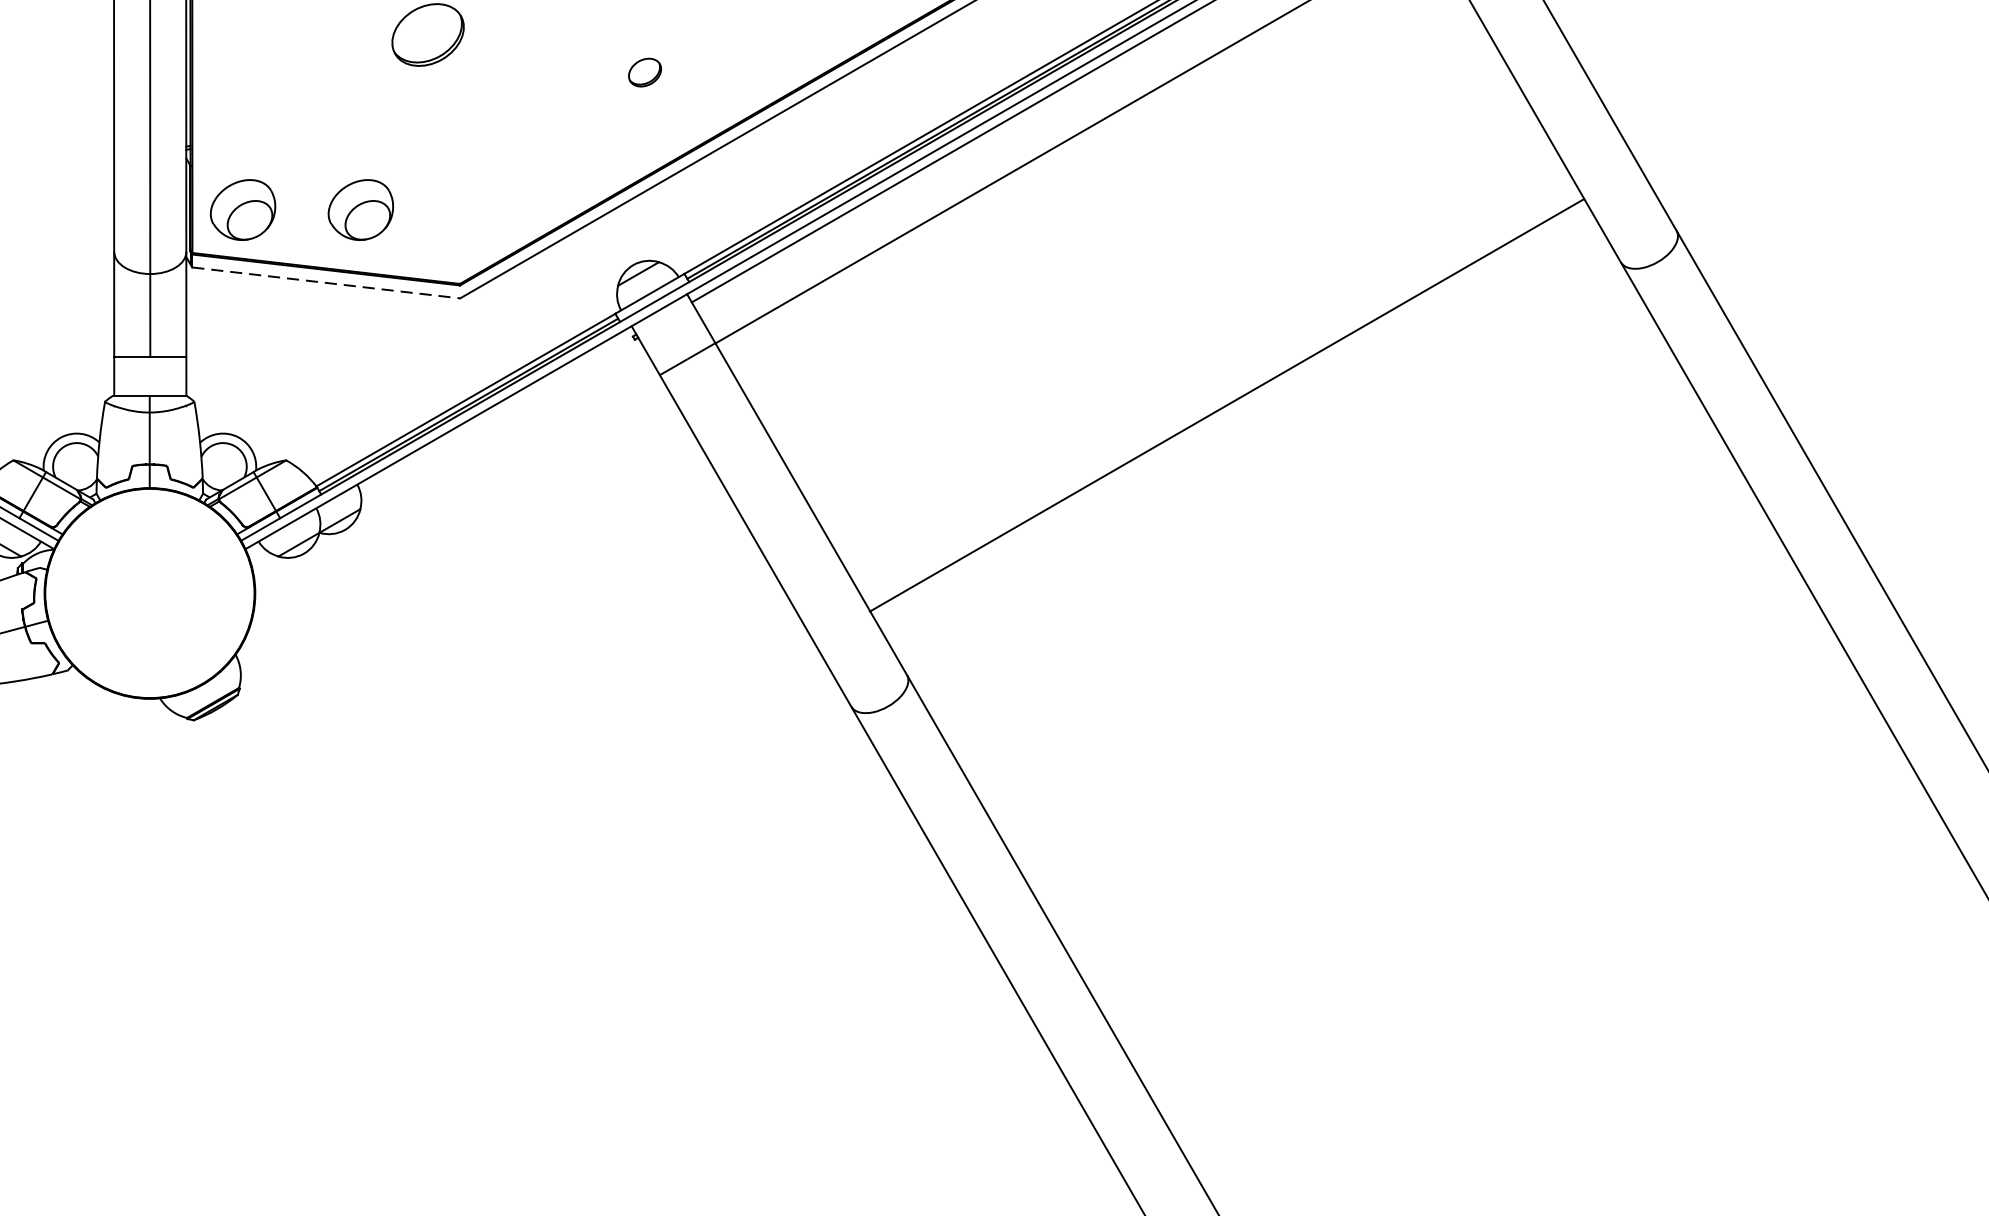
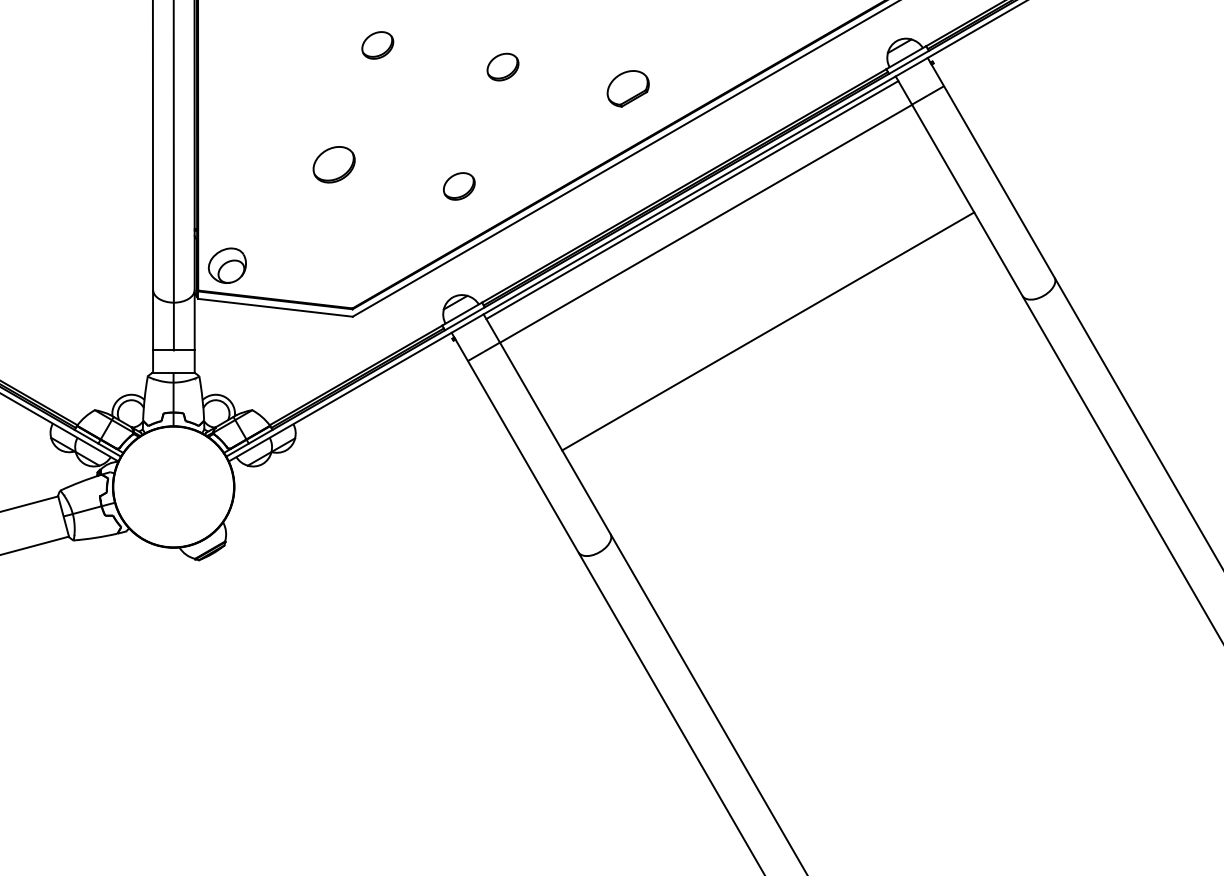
part: (645, 72) -> (459, 186), size x1.67
part: (359, 209) -> (294, 265), removed
line: (326, 282) -> (275, 307), dashed -> solid
line: (1227, 405) -> (768, 331), moved

